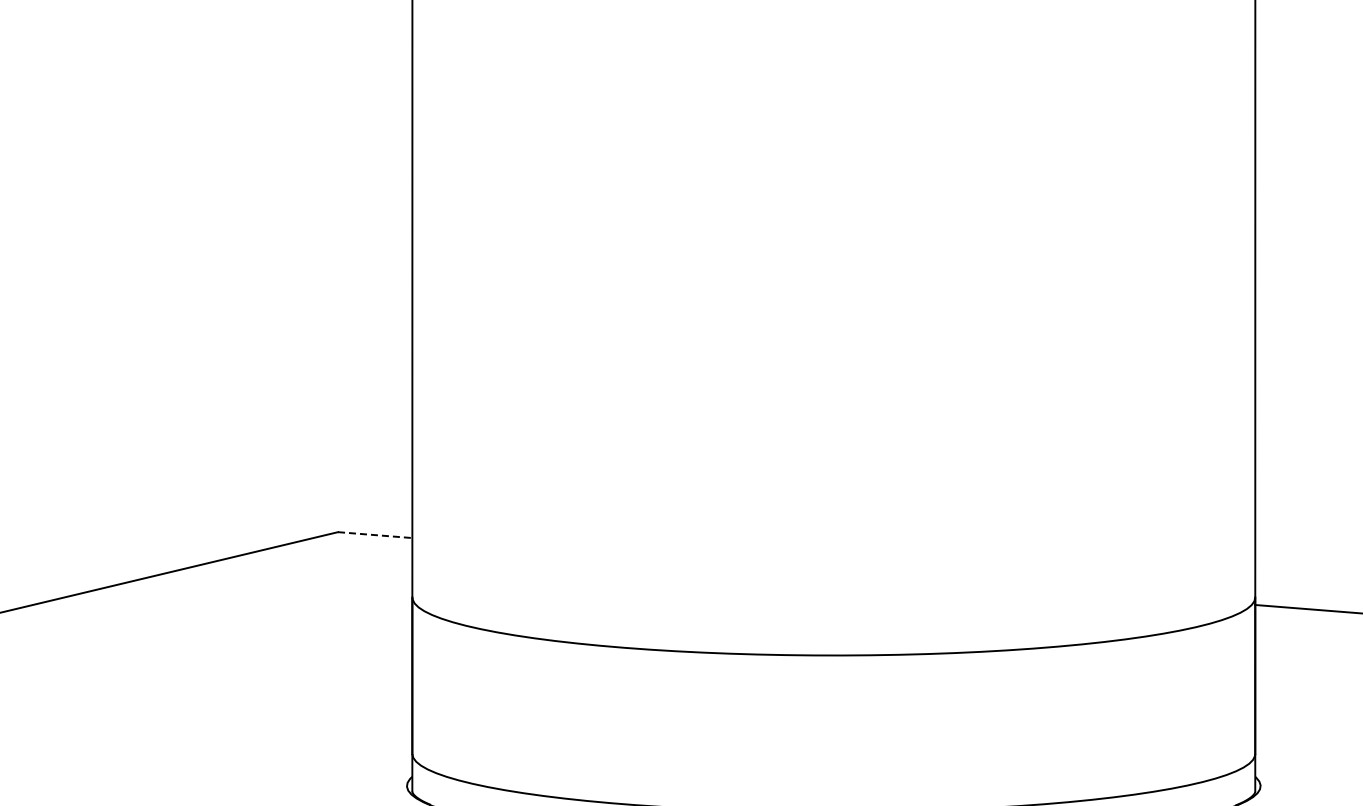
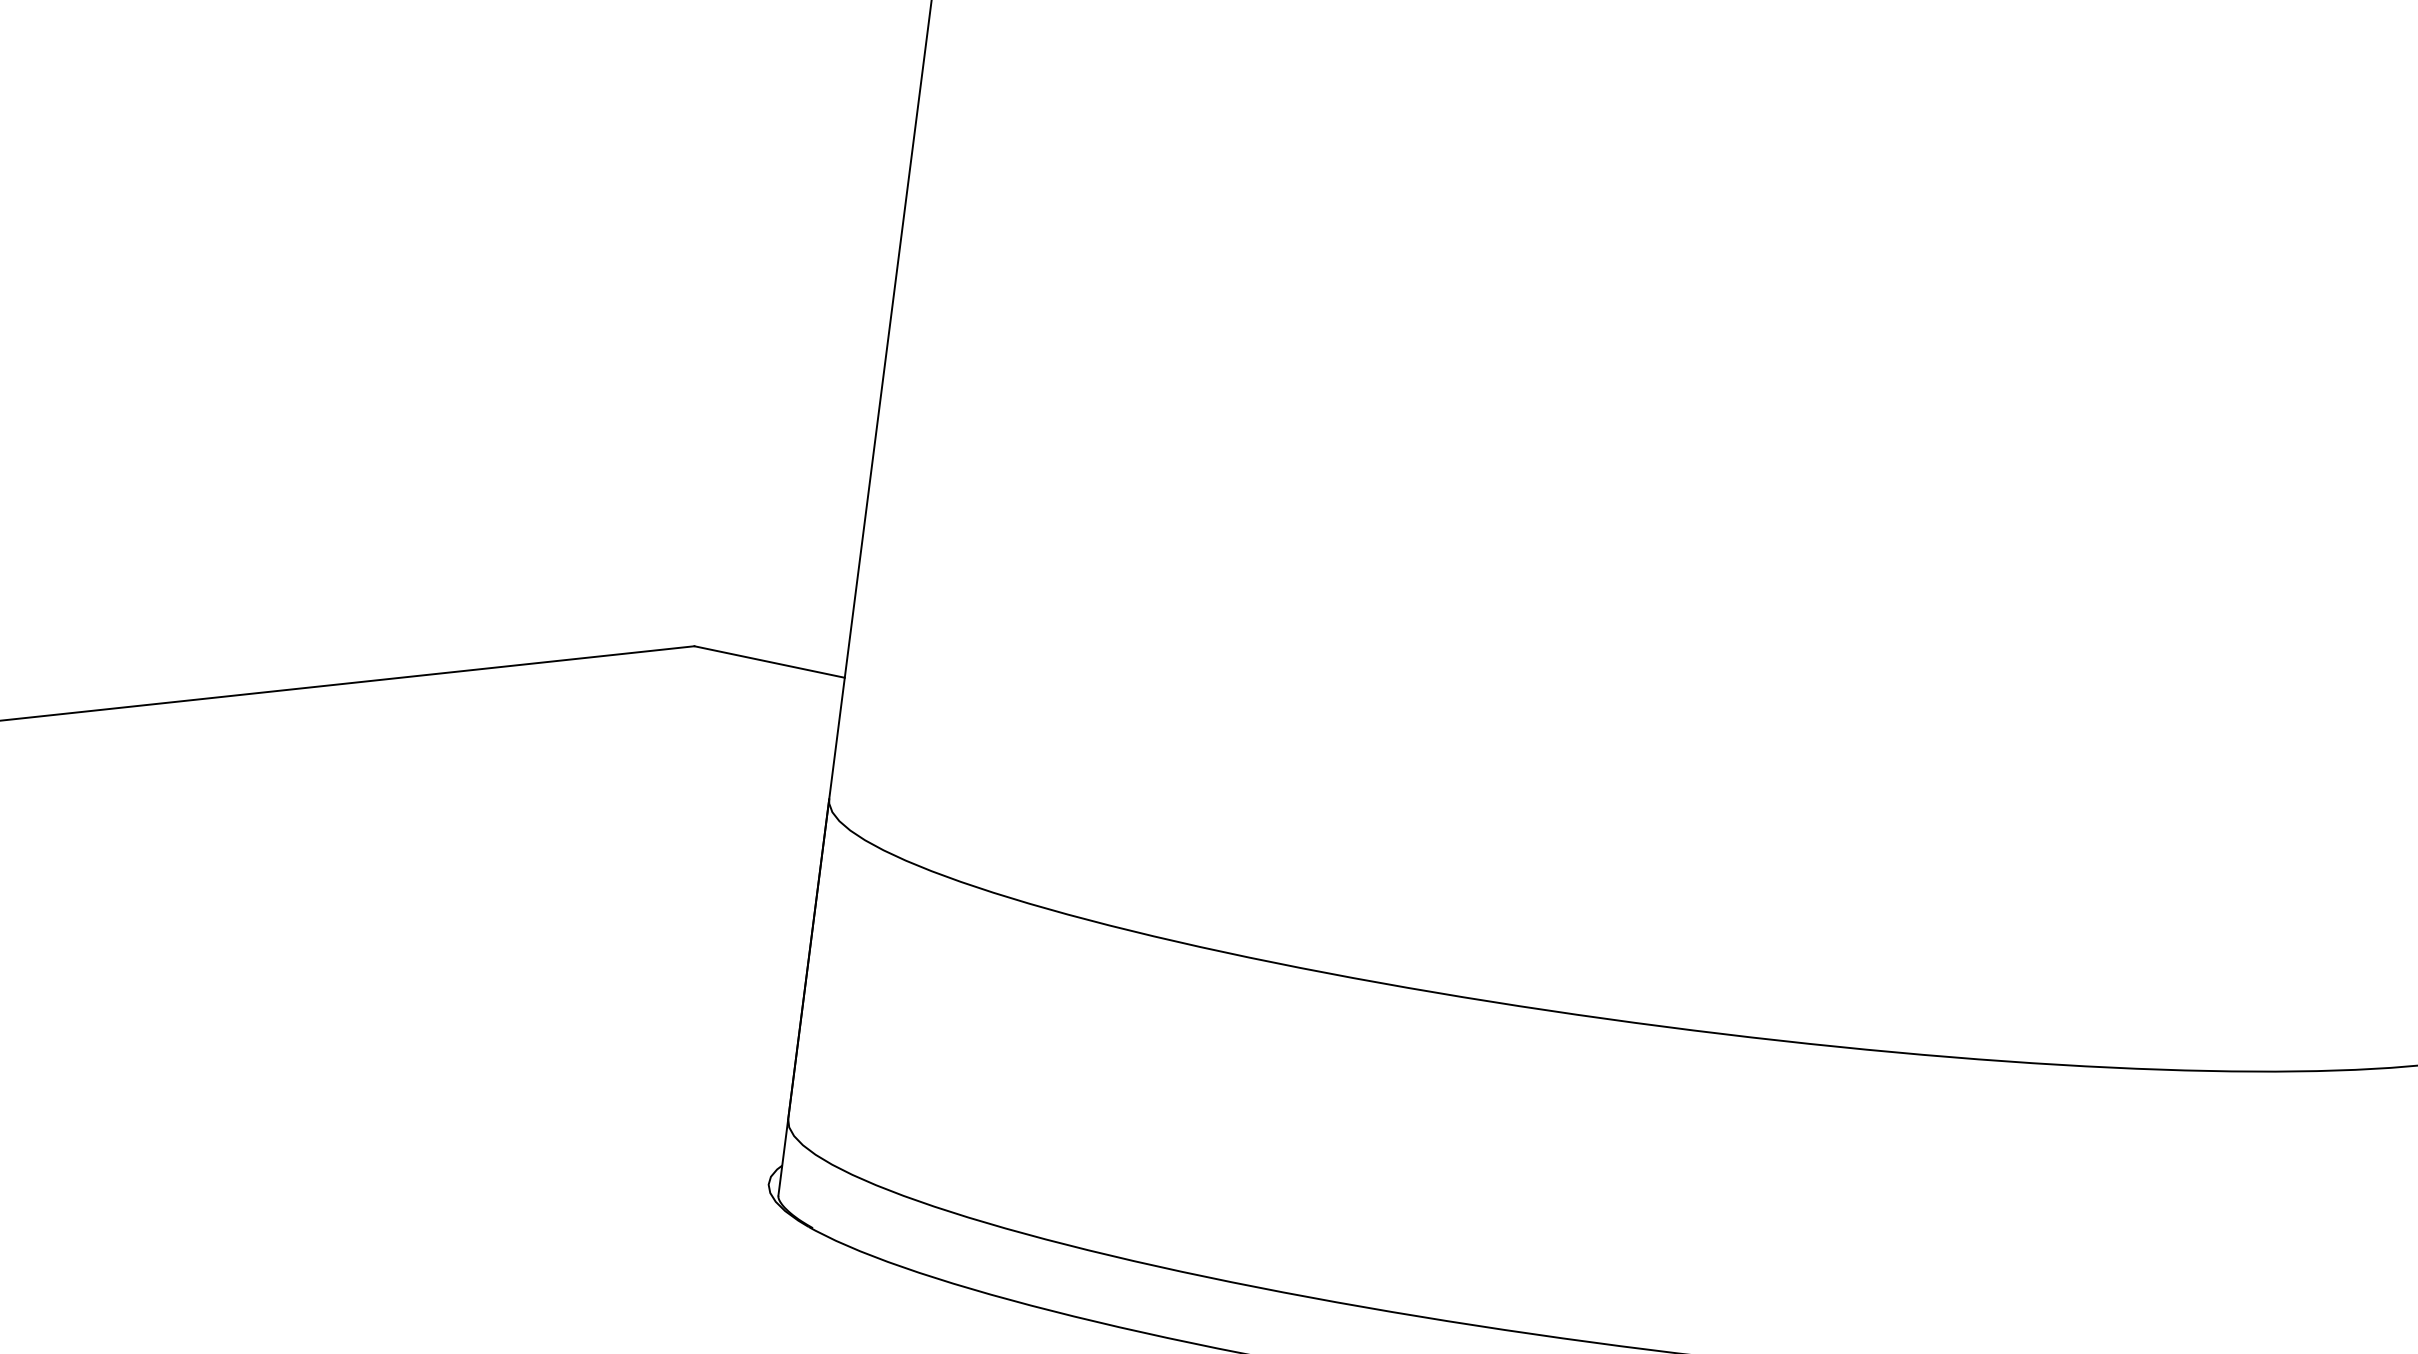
line: (375, 535) -> (770, 662), dashed -> solid

